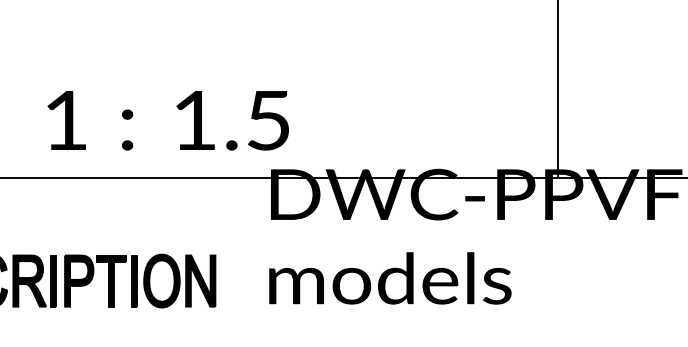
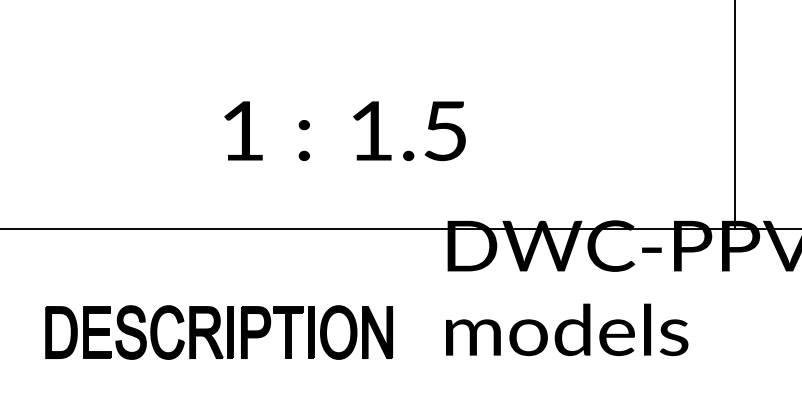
text: (167, 121) -> (344, 131), moved

